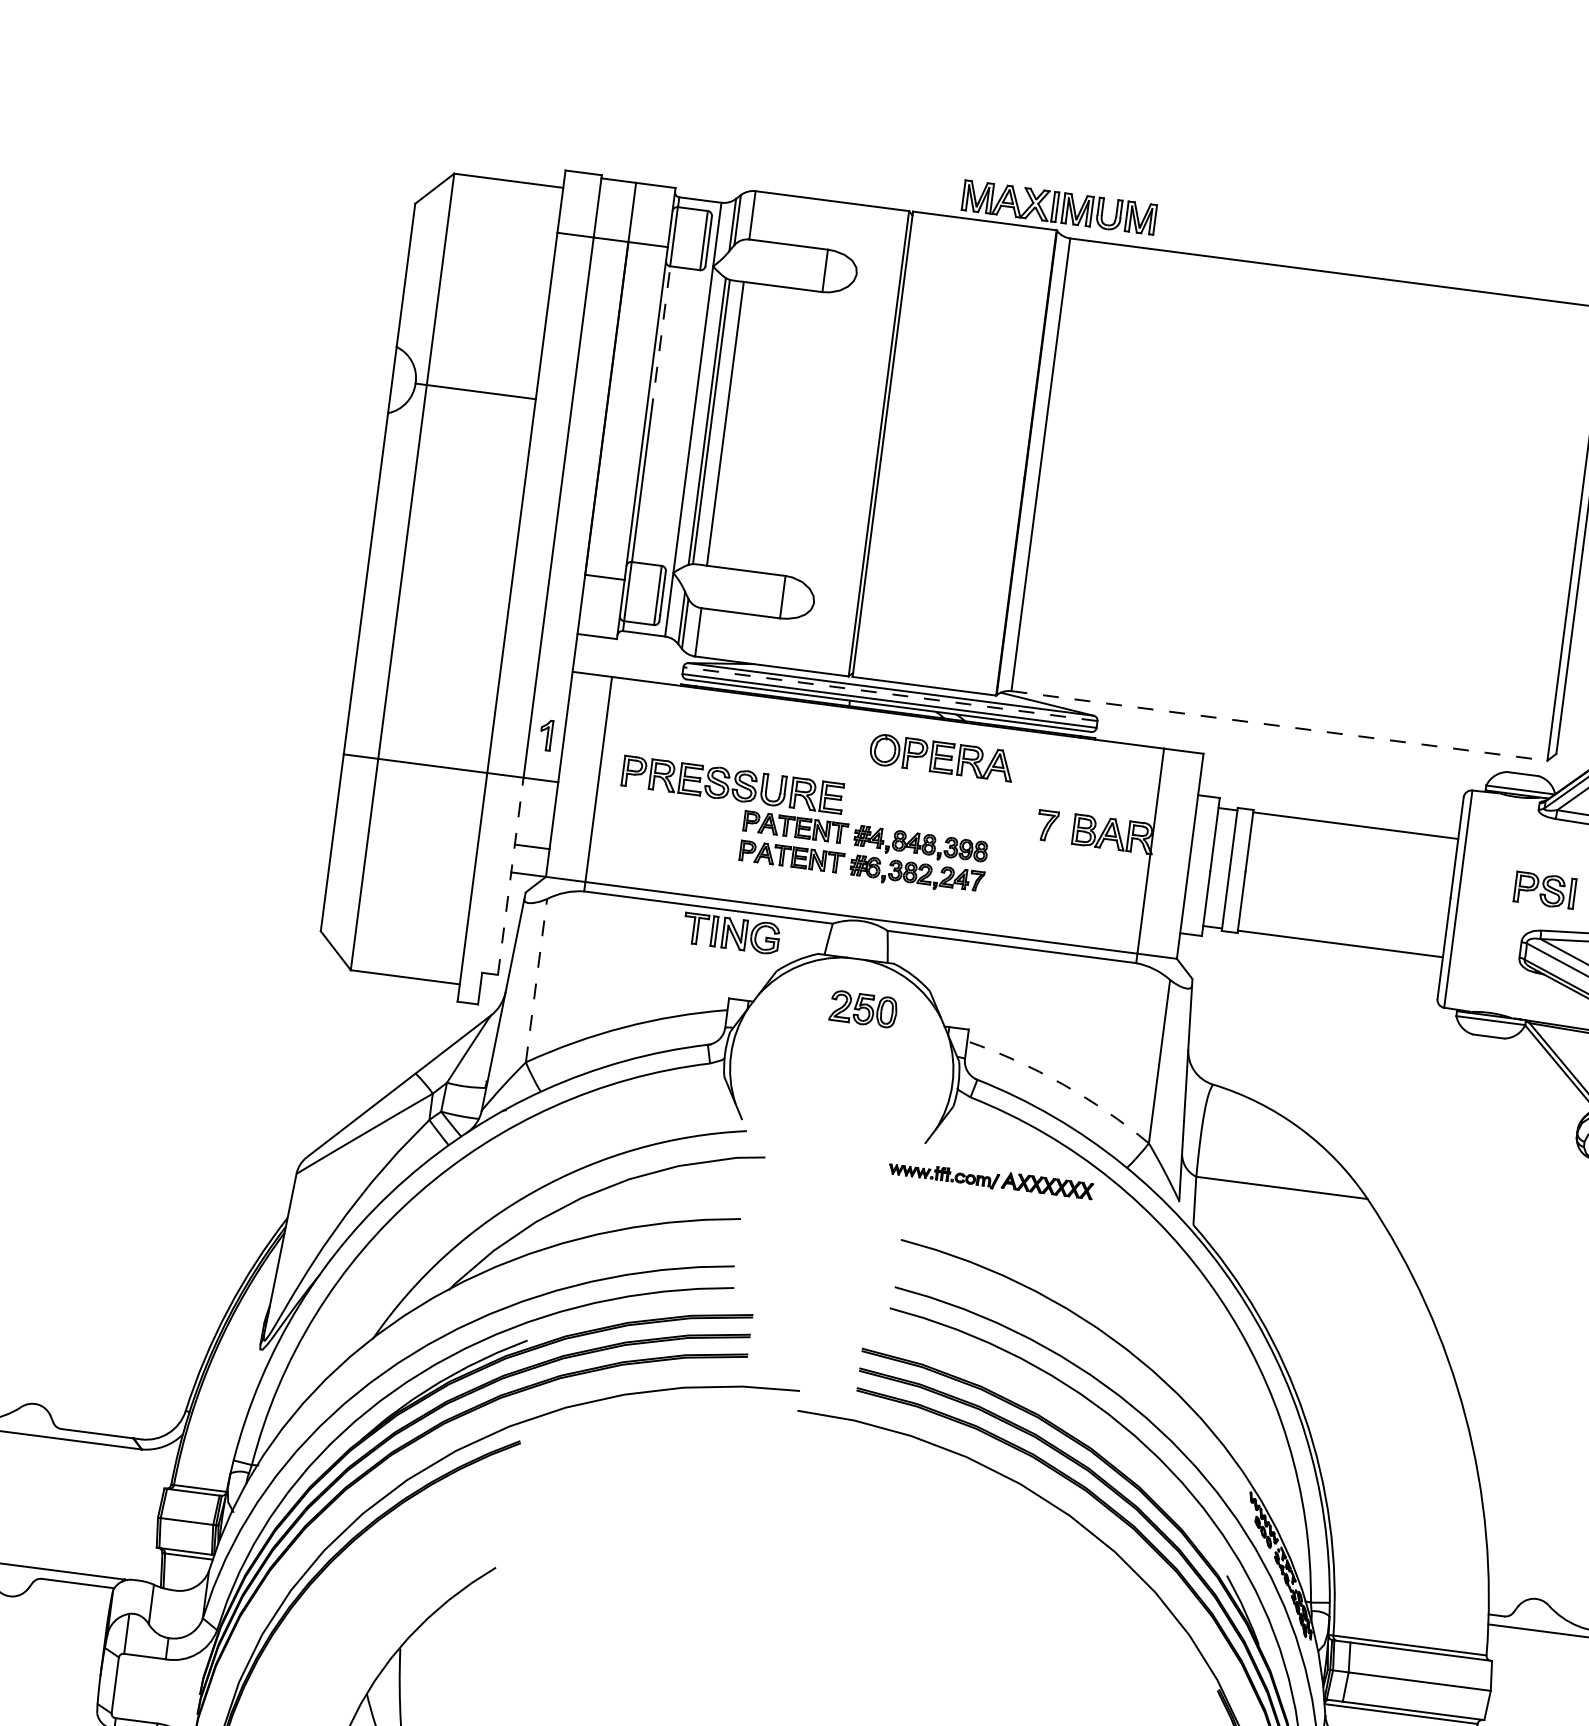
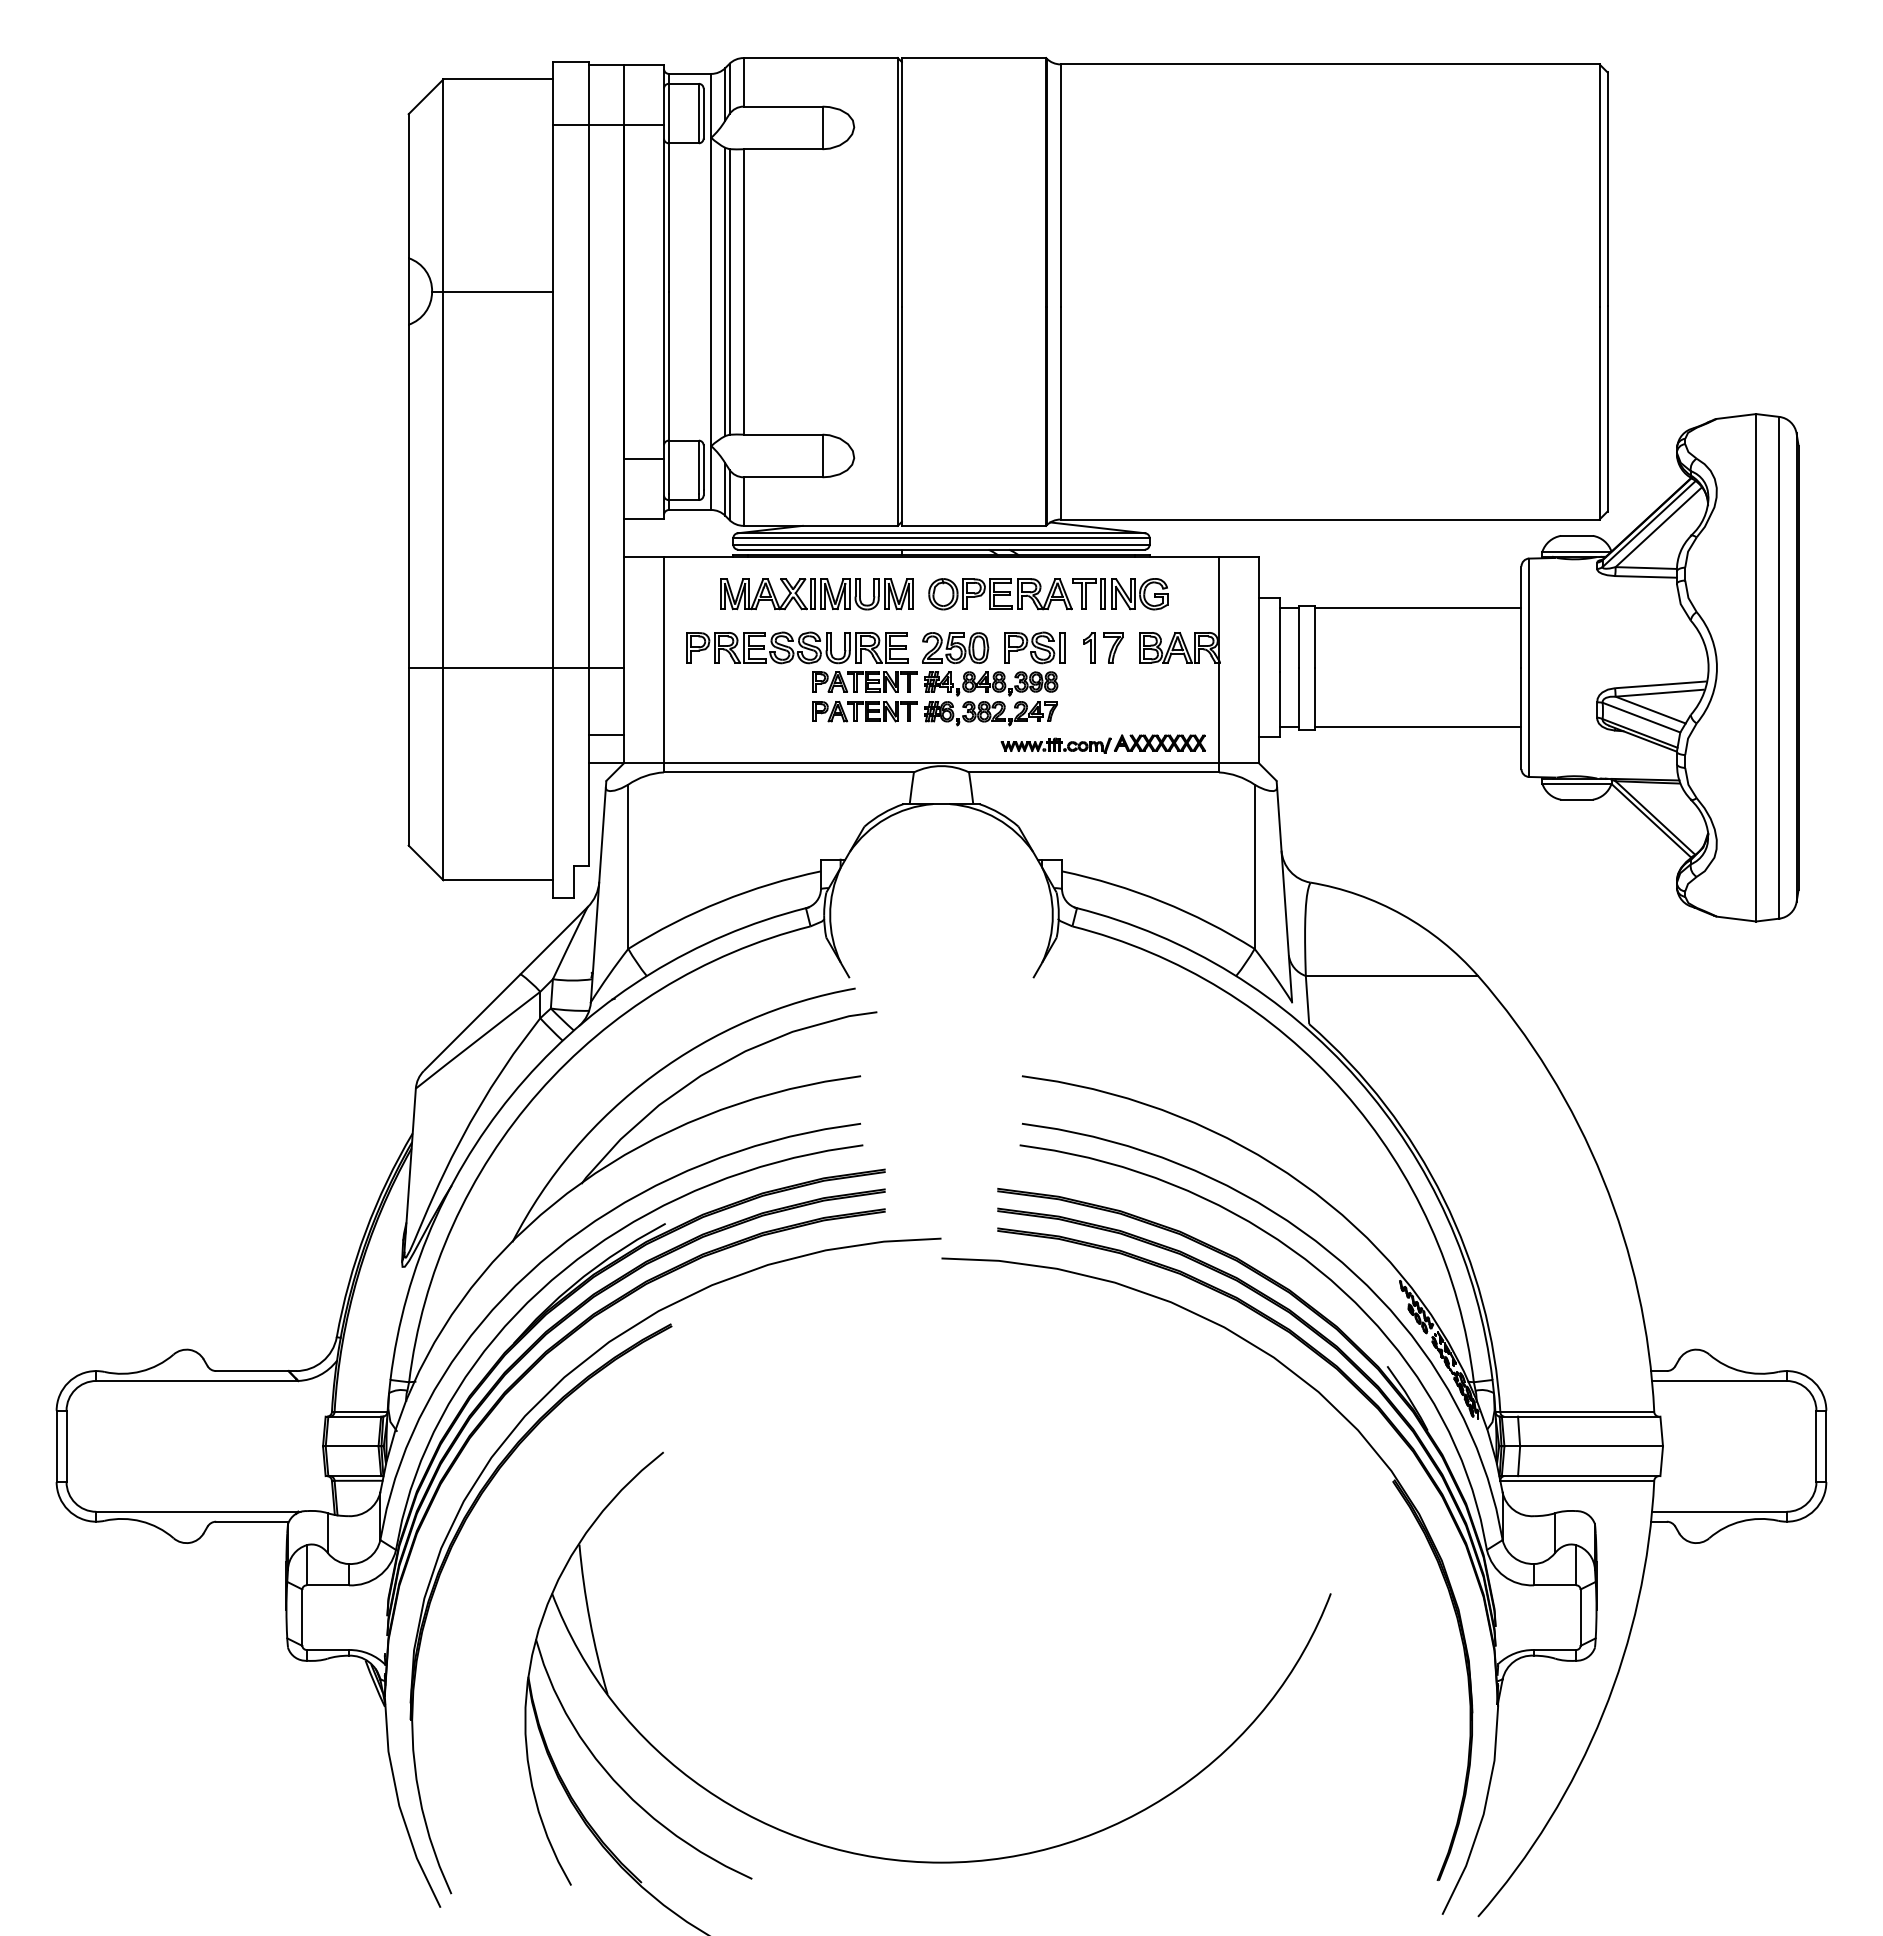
part: (1058, 207) -> (816, 594), moved
line: (660, 340) -> (668, 217), dashed -> solid
line: (890, 694) -> (941, 538), dashed -> solid
line: (1279, 725) -> (1330, 519), dashed -> solid
part: (546, 734) -> (1089, 647), moved
line: (510, 875) -> (589, 766), dashed -> solid
part: (1544, 889) -> (1034, 647), moved
part: (731, 933) -> (1120, 594), moved
line: (536, 980) -> (628, 866), dashed -> solid
part: (863, 1008) -> (955, 647), moved
arc: (1062, 1084) -> (1161, 901), dashed -> solid
part: (990, 1178) -> (1102, 743), moved

